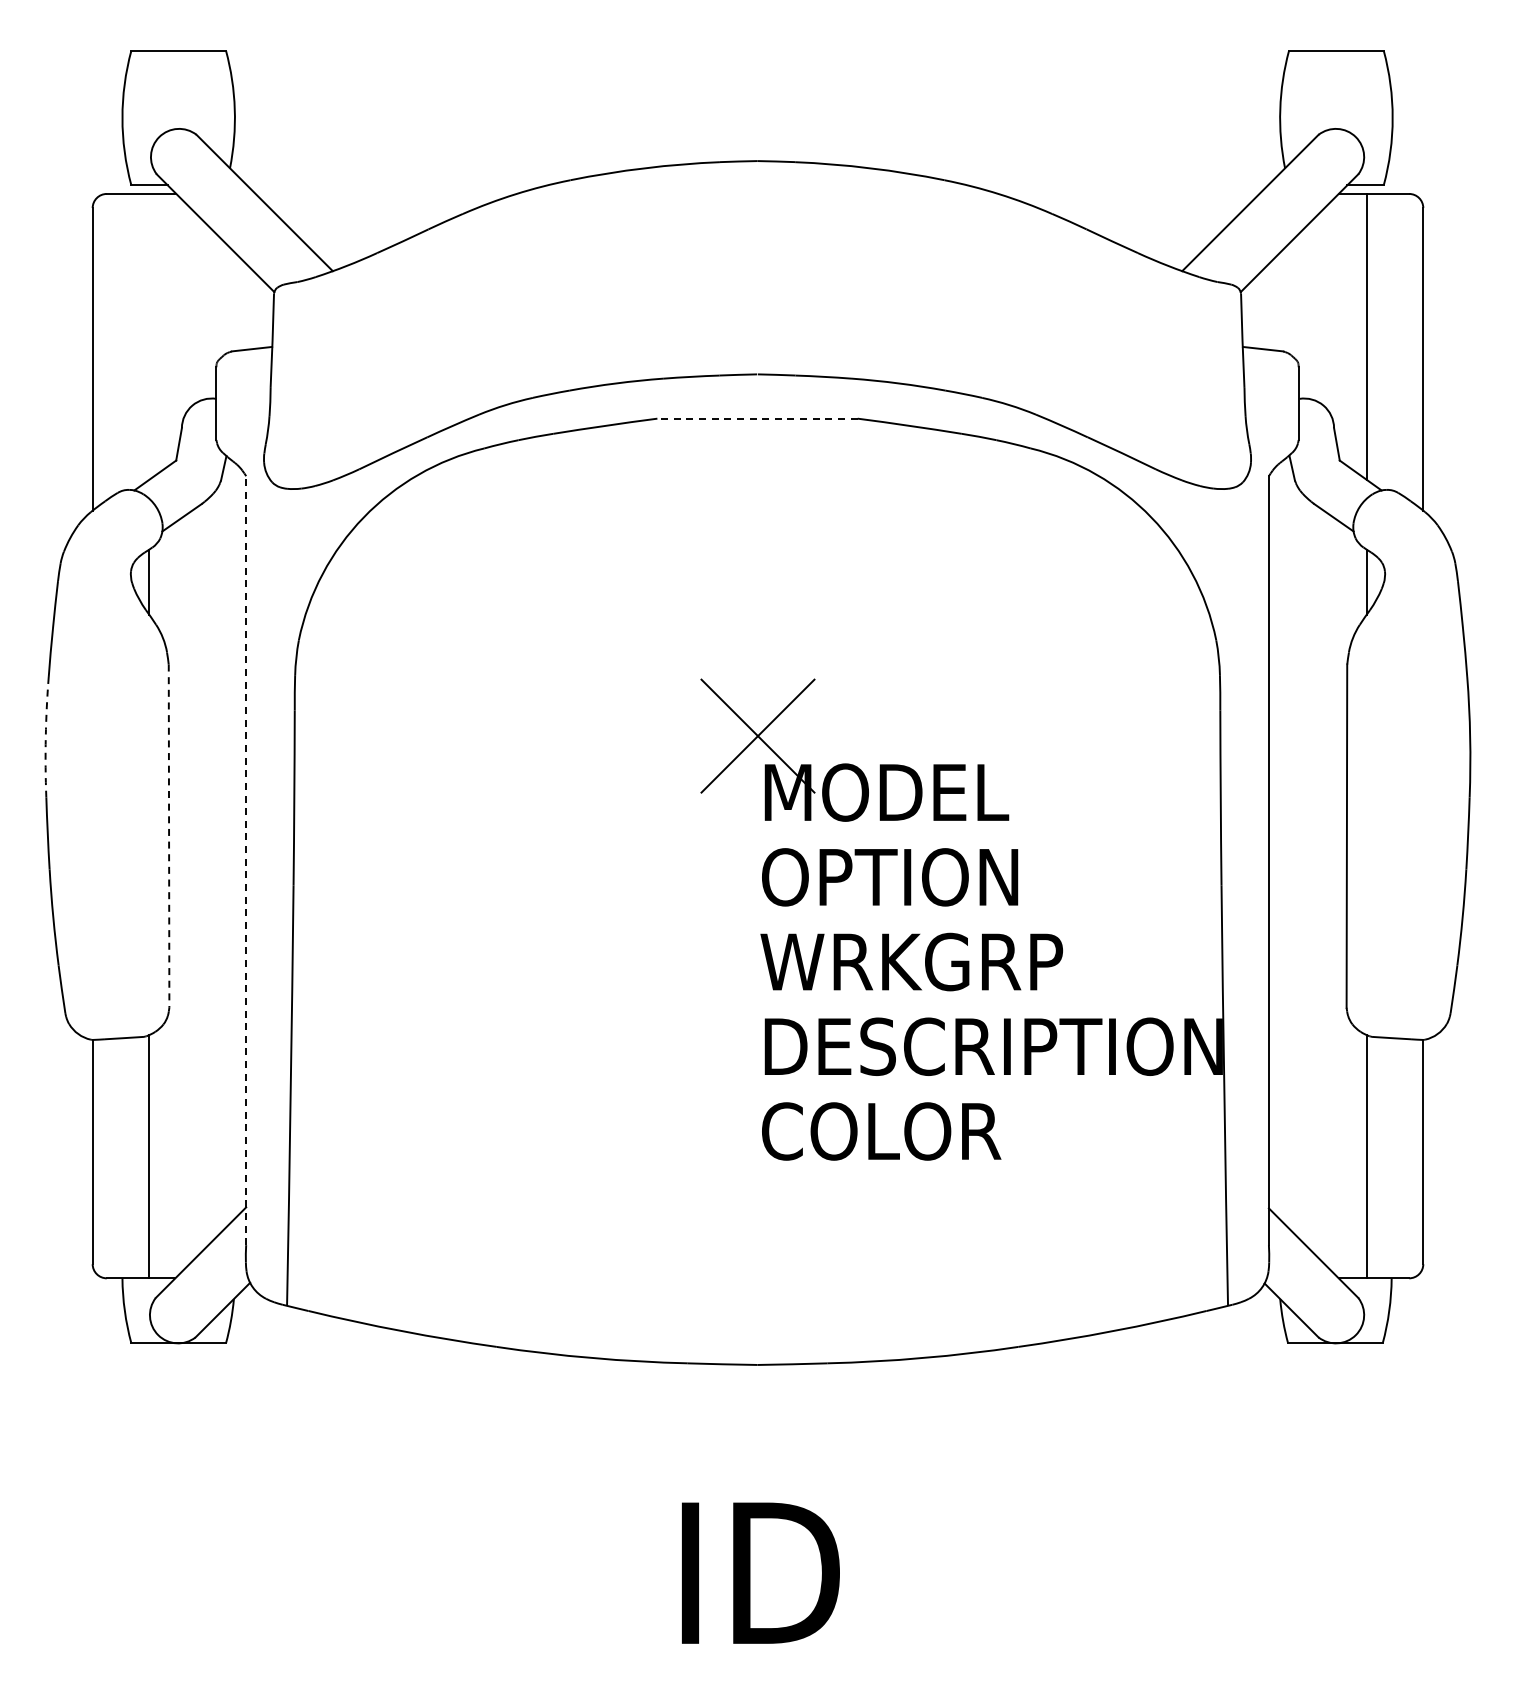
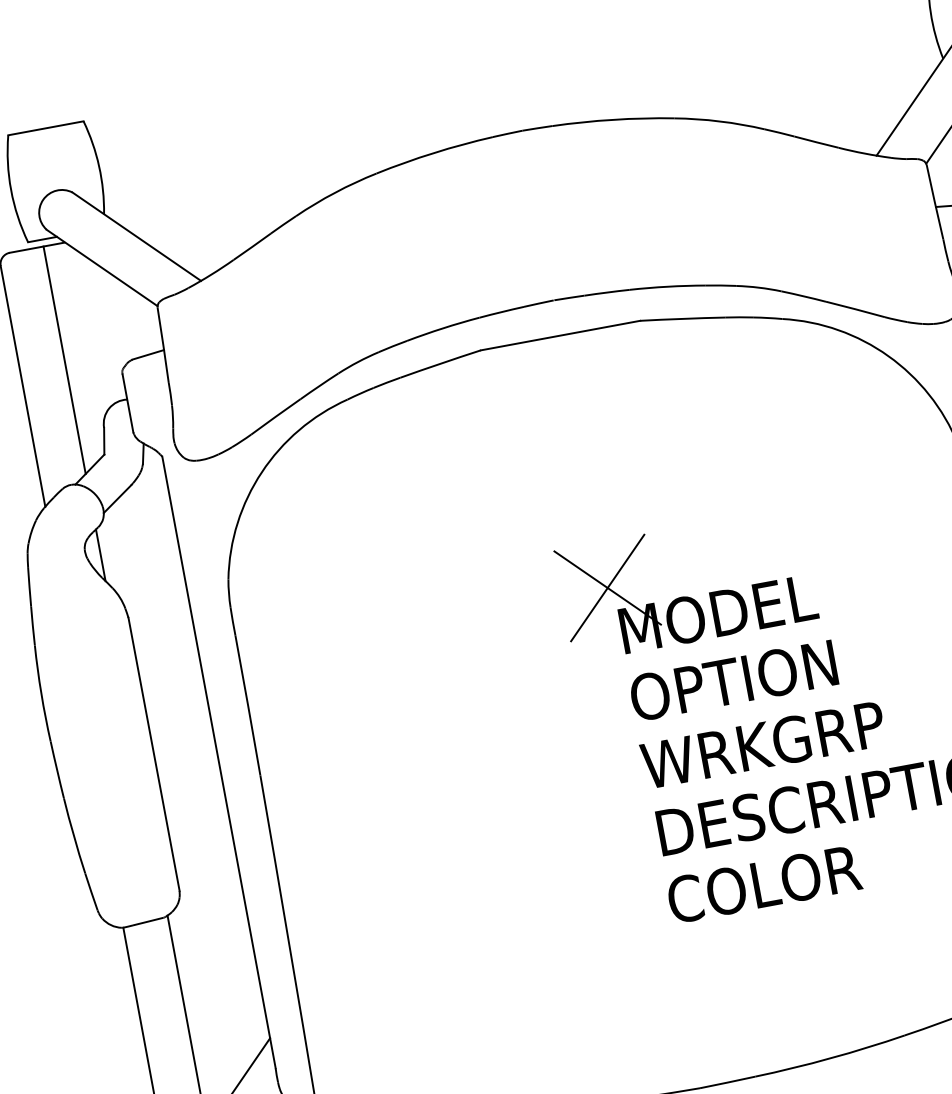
line: (149, 336) -> (64, 359), added
line: (757, 418) -> (560, 335), dashed -> solid
arc: (45, 737) -> (41, 694), dashed -> solid
line: (169, 836) -> (154, 754), dashed -> solid
line: (246, 860) -> (219, 762), dashed -> solid

